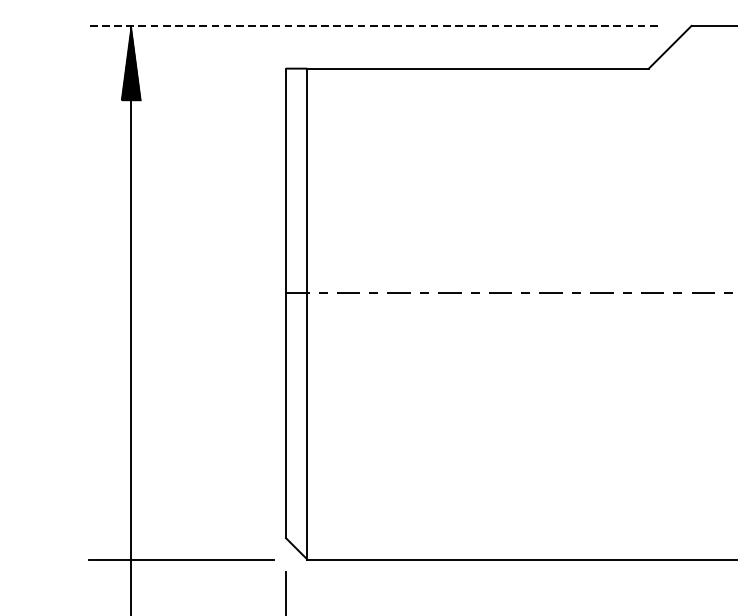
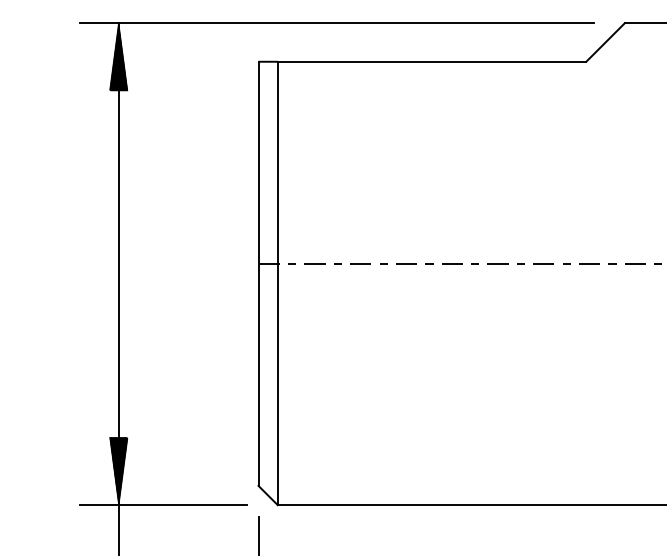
line: (372, 26) -> (336, 23), dashed -> solid
hatch: (130, 522) -> (118, 471), added

